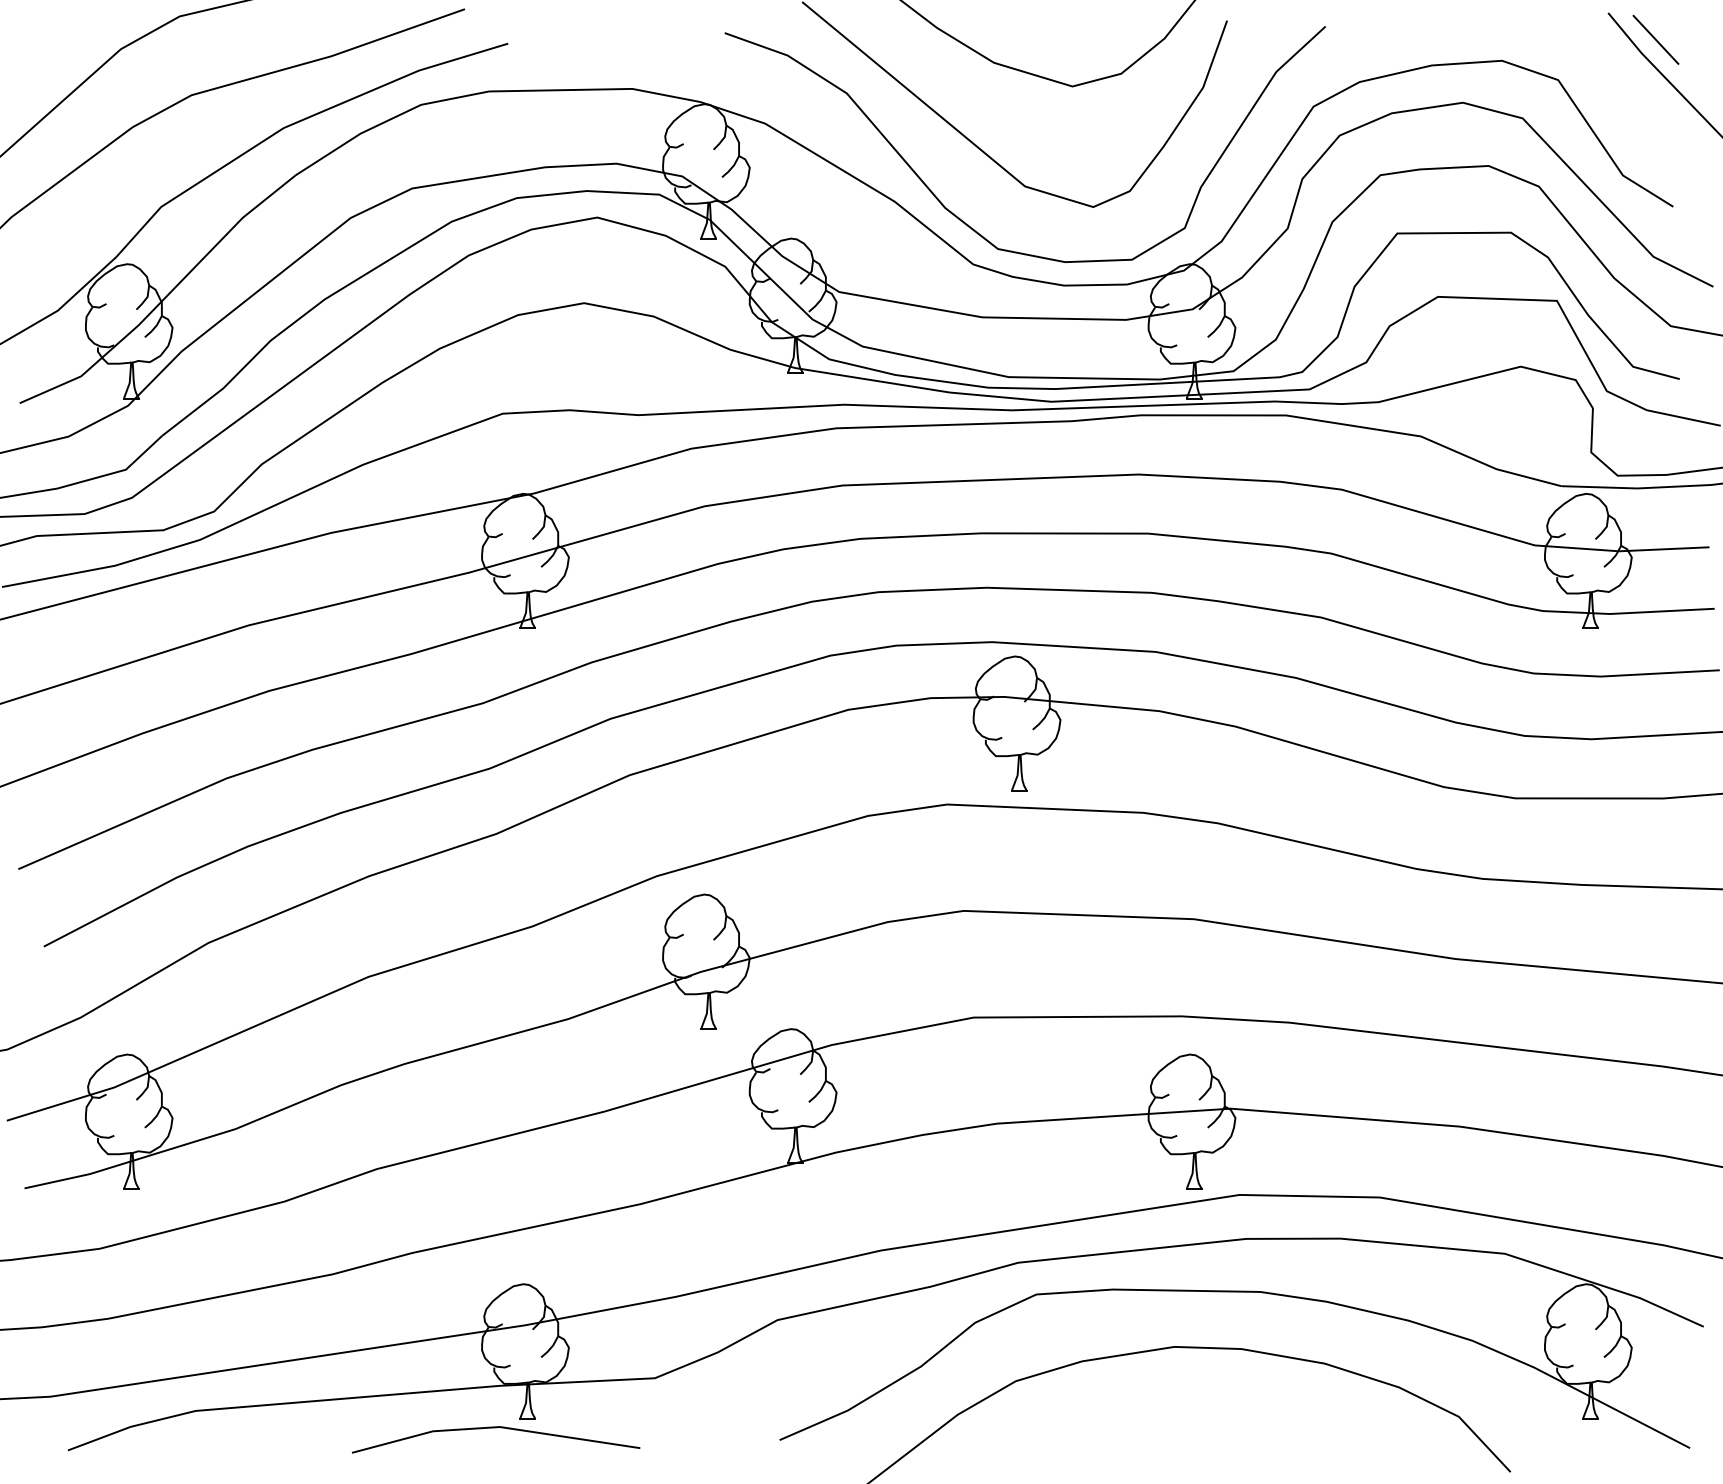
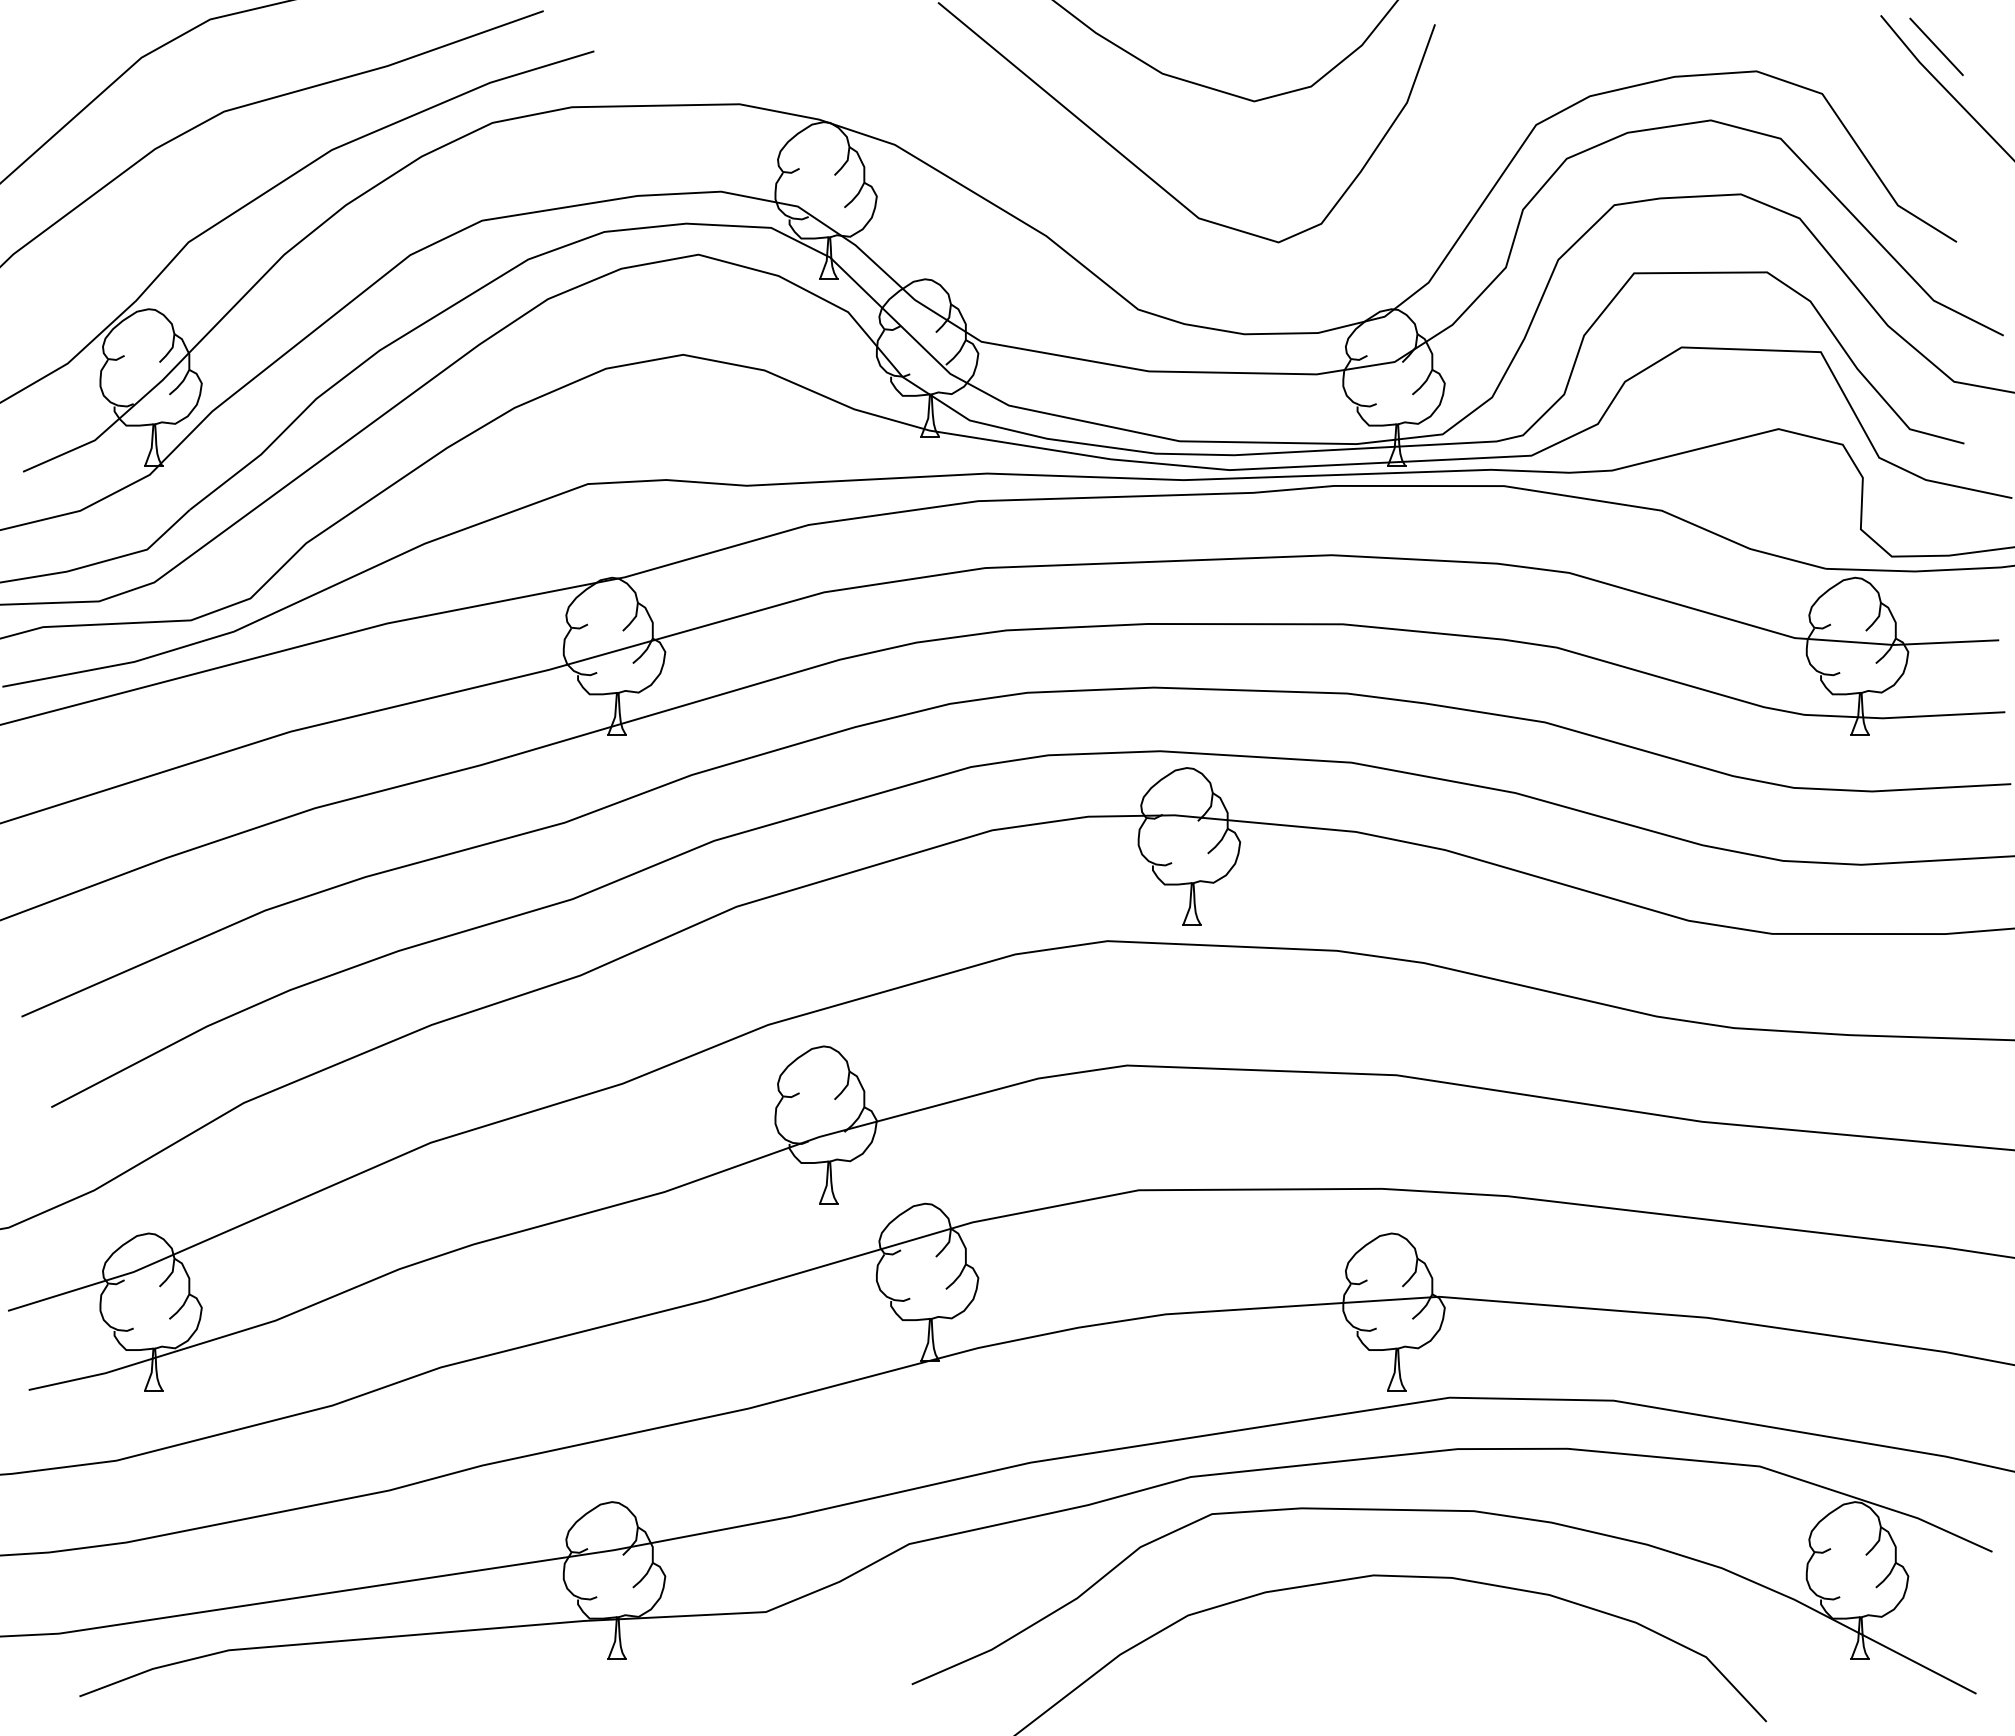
curve: (962, 219) -> (1125, 257), removed
line: (495, 1428) -> (579, 1670), removed

